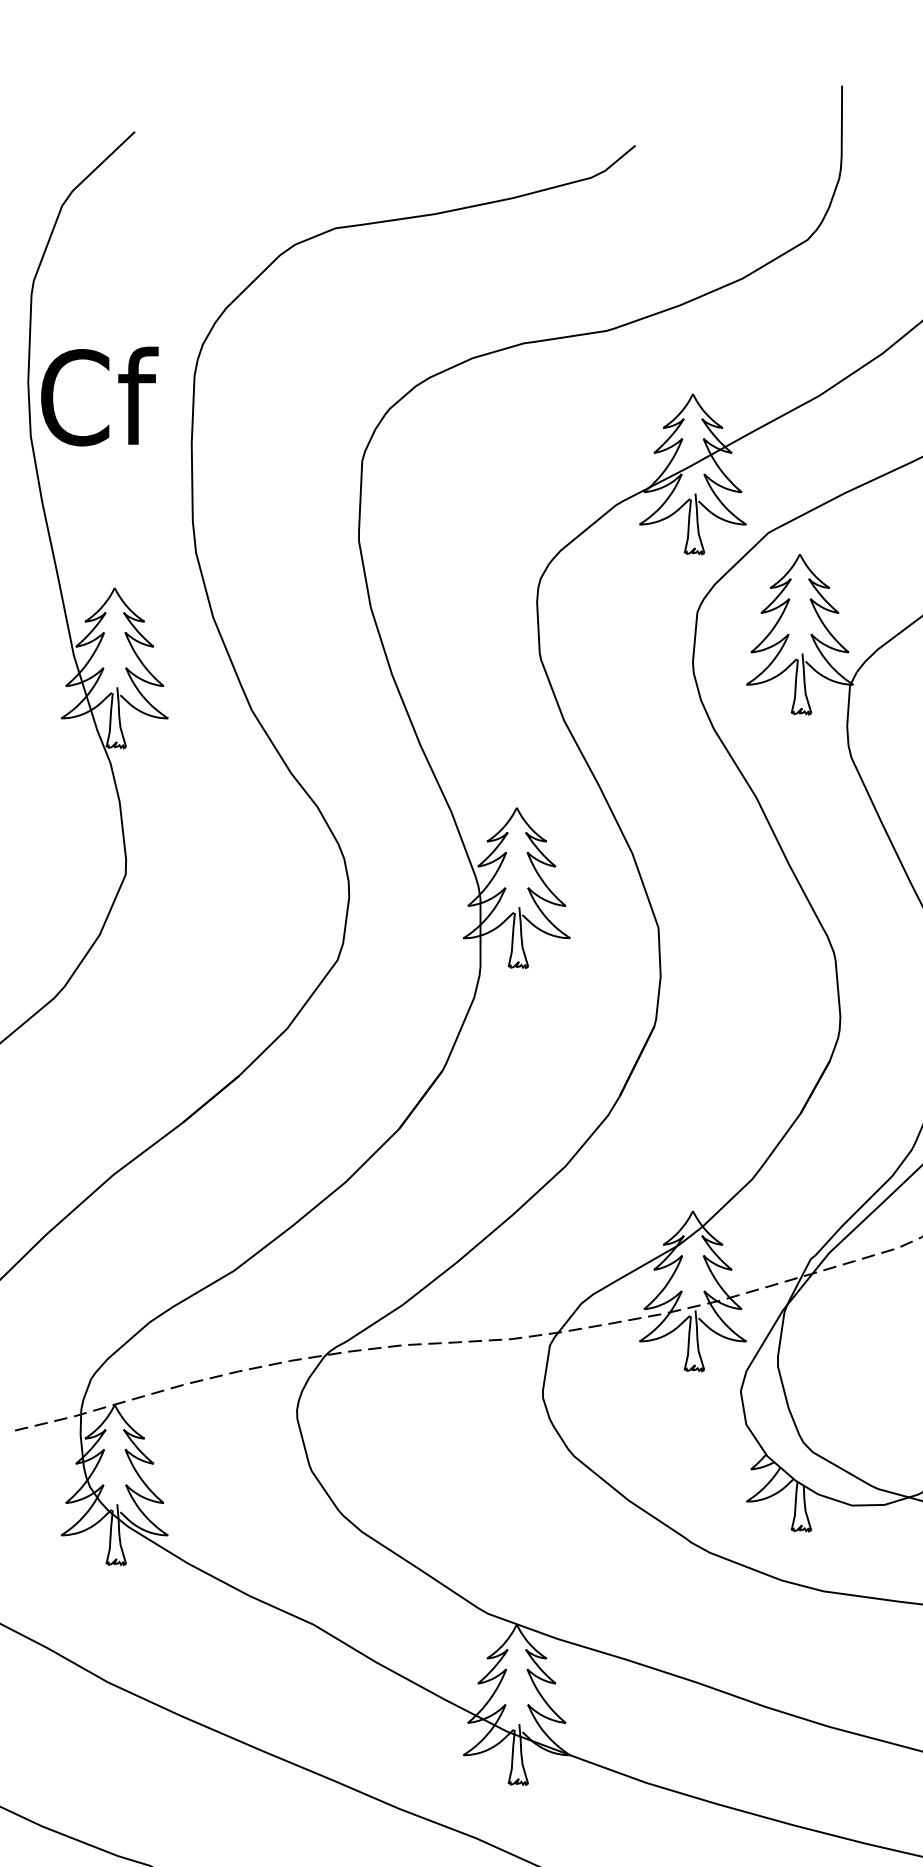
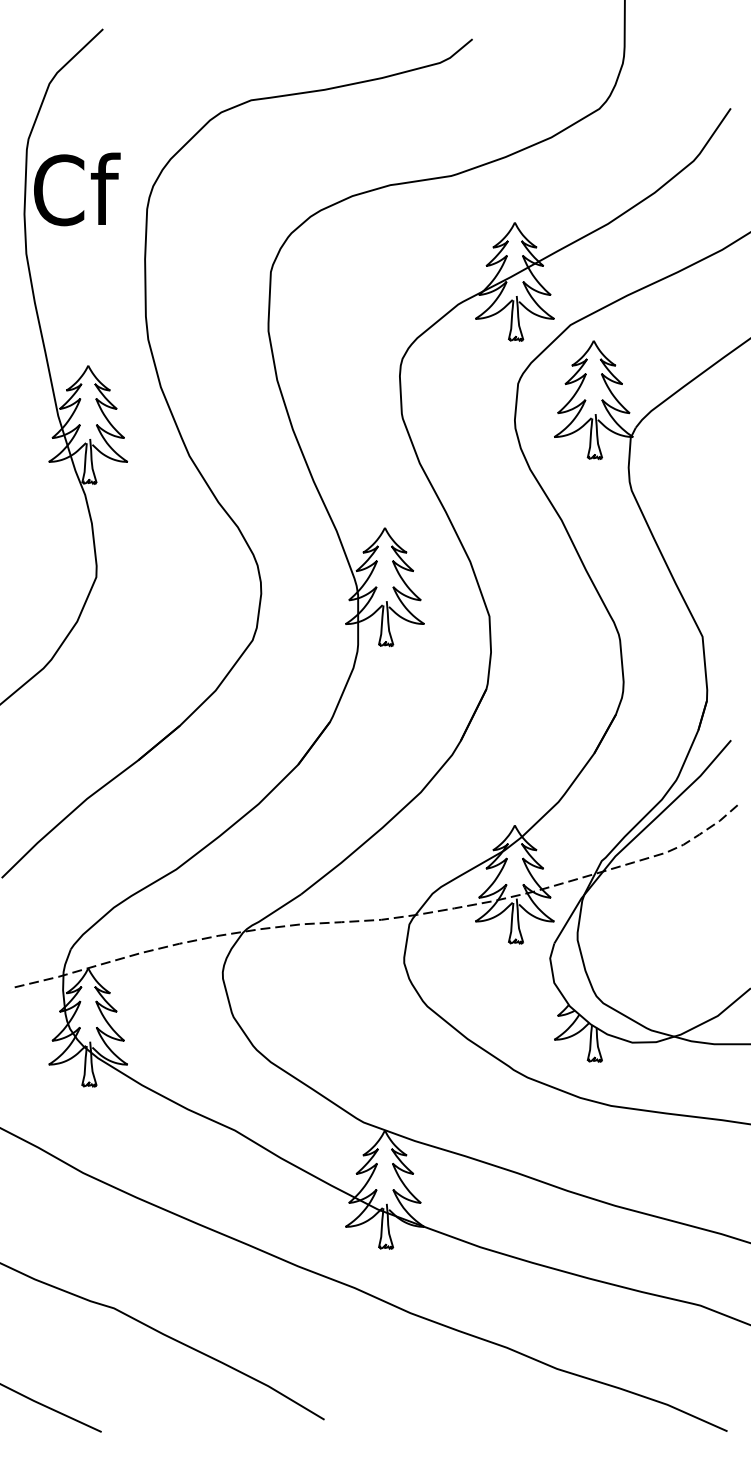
text: (100, 396) -> (77, 189), moved

